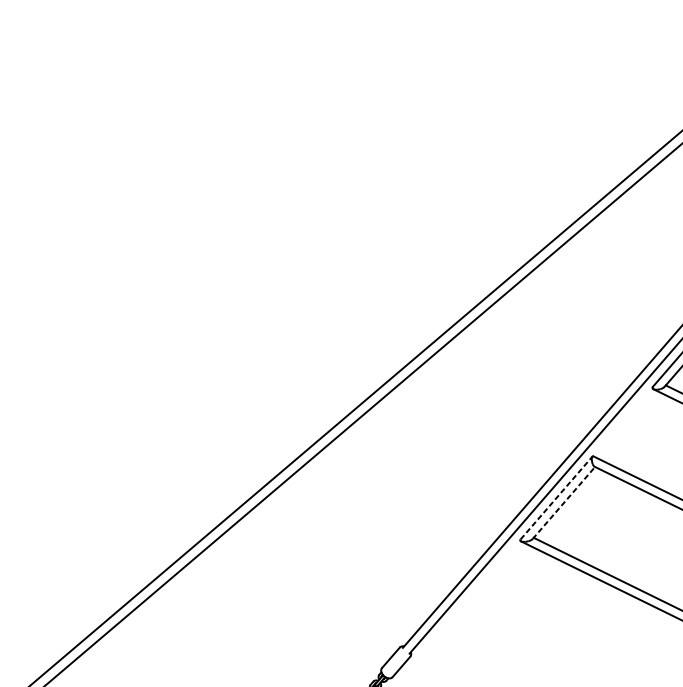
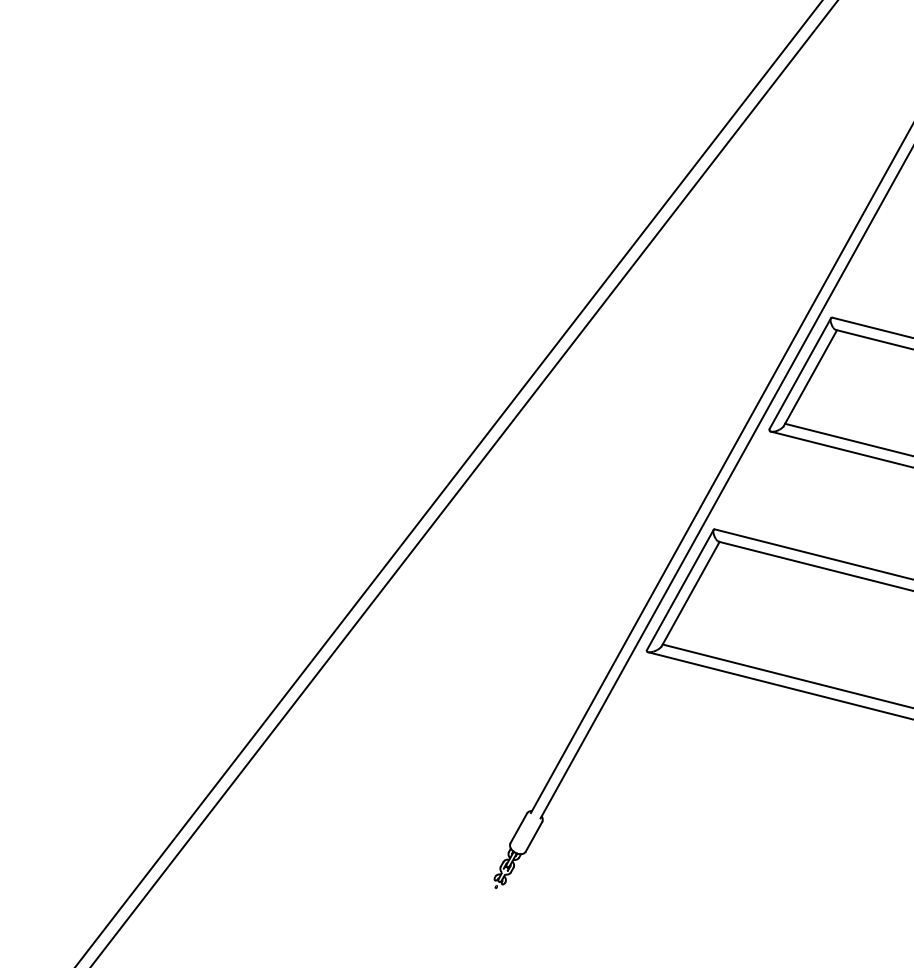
line: (556, 497) -> (680, 589), dashed -> solid
line: (563, 503) -> (690, 594), dashed -> solid

